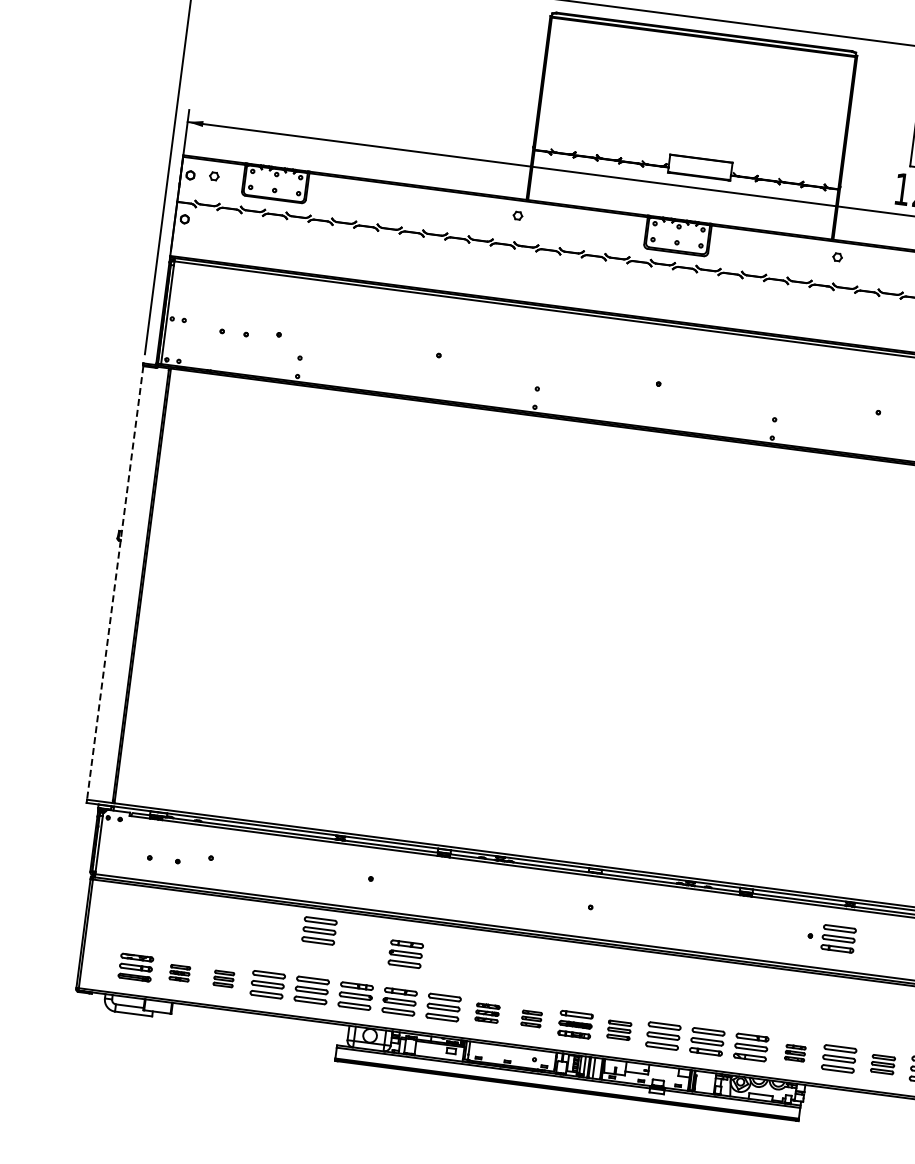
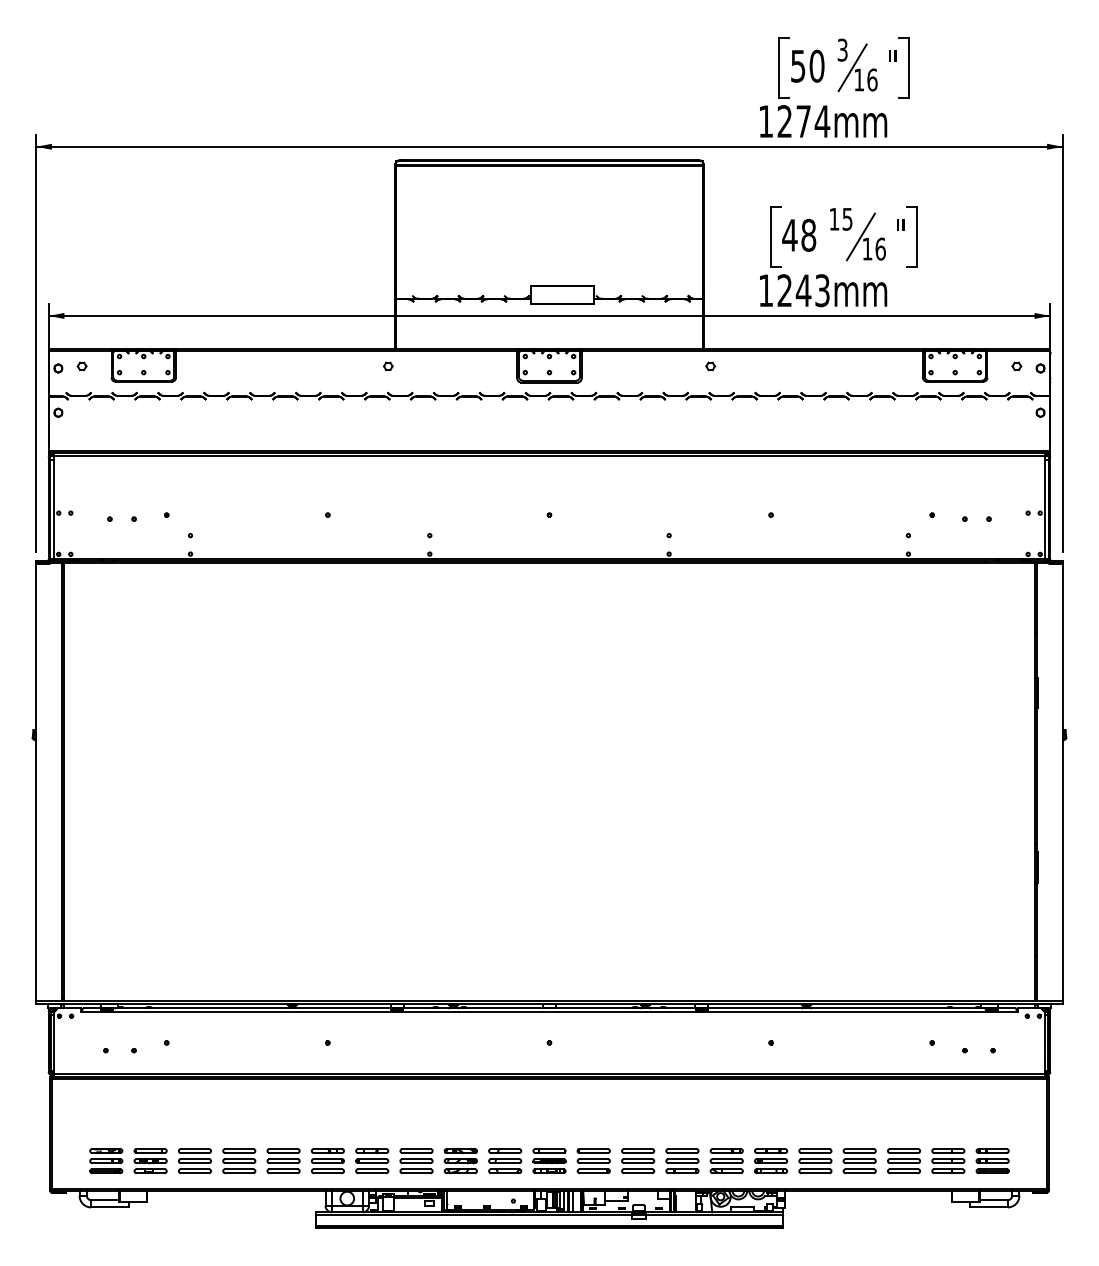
line: (115, 583) -> (36, 782), dashed -> solid
part: (319, 930) -> (283, 1100), removed
part: (838, 938) -> (799, 1041), removed
part: (406, 953) -> (372, 1112), removed
part: (179, 972) -> (150, 1160), size x1.67
part: (223, 978) -> (194, 1160), size x1.67
part: (487, 1012) -> (460, 1160), size x1.43
part: (531, 1018) -> (505, 1160), size x1.67
part: (619, 1029) -> (593, 1160), size x1.43
part: (795, 1052) -> (771, 1160), size x1.67
part: (882, 1063) -> (859, 1160), size x1.43

